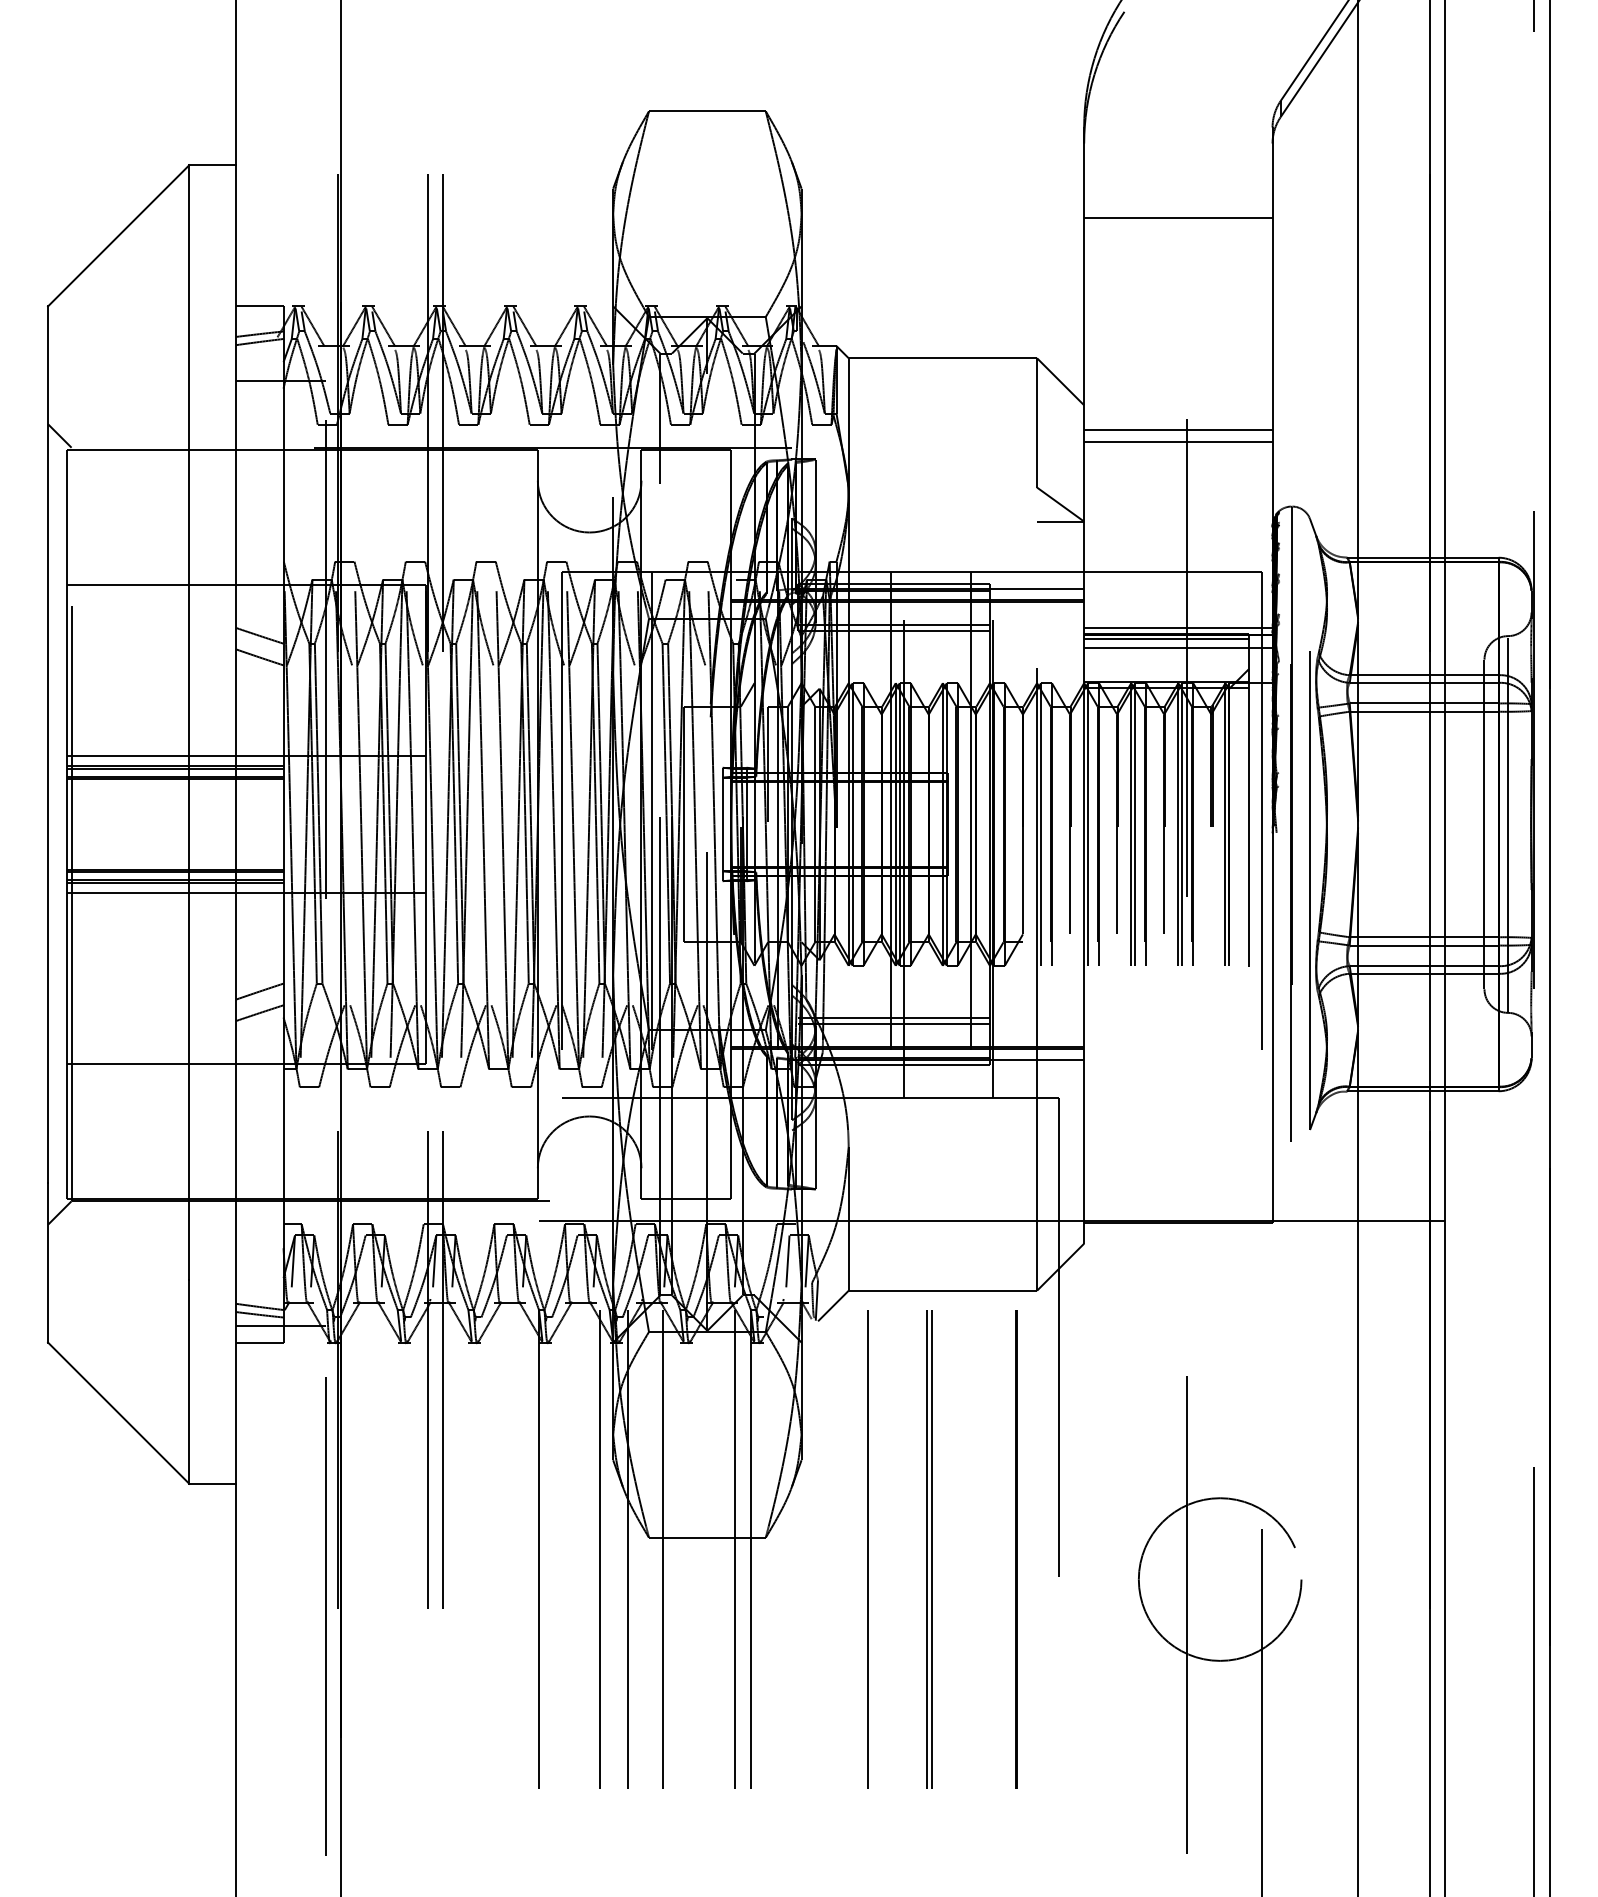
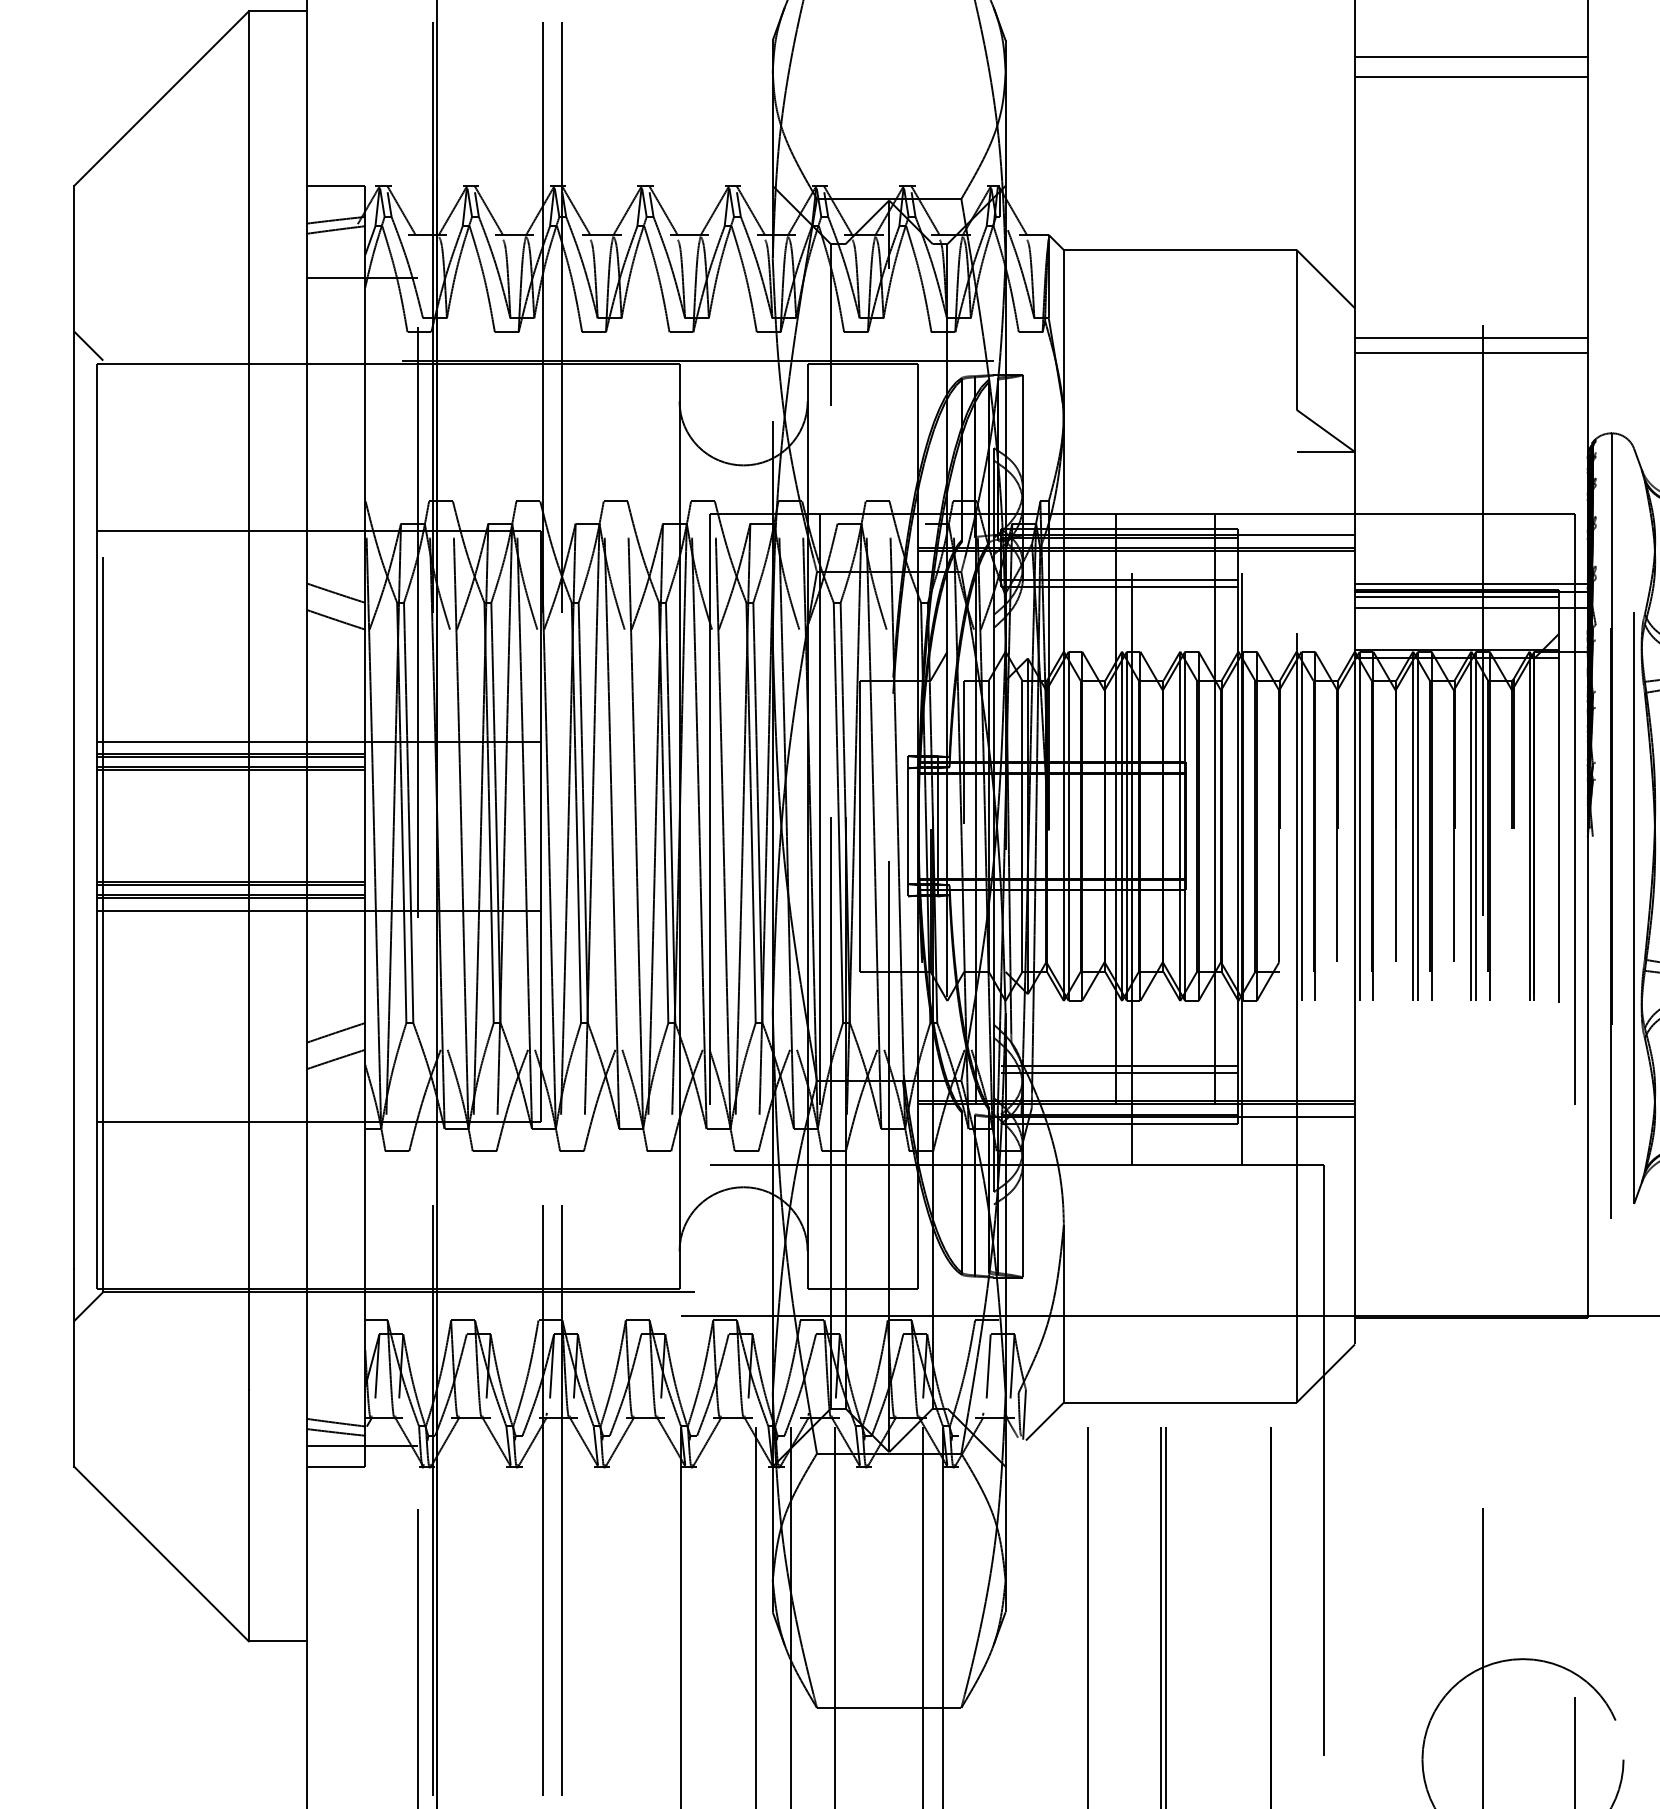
line: (1178, 201) -> (1471, 56), added

